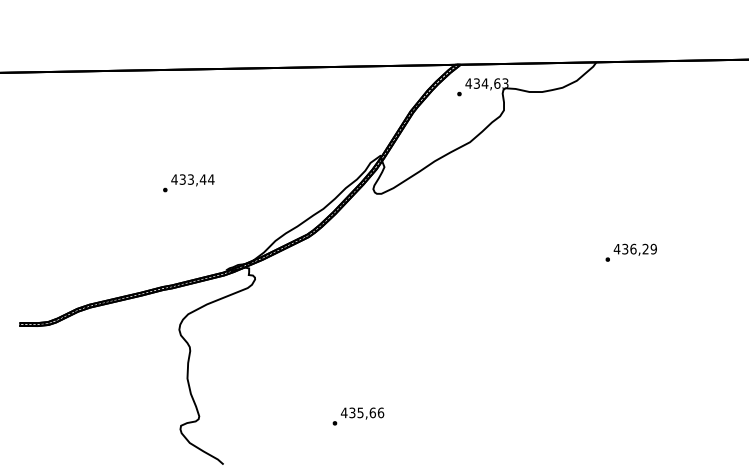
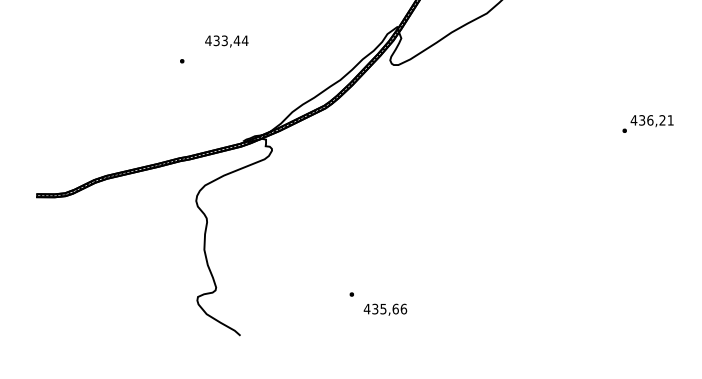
text: (192, 180) -> (226, 41), moved
text: (653, 248) -> (670, 119), 436,29 -> 436,21
text: (362, 413) -> (385, 309), moved

